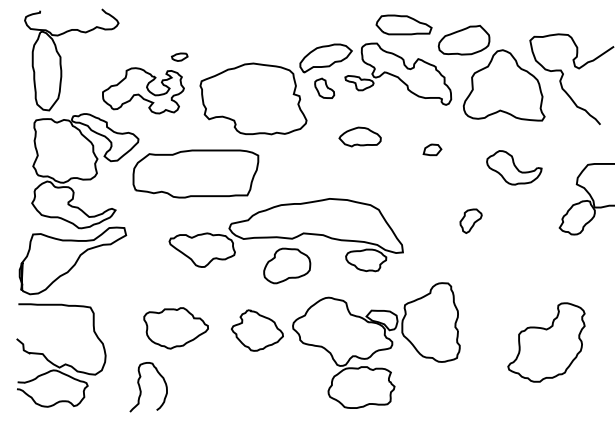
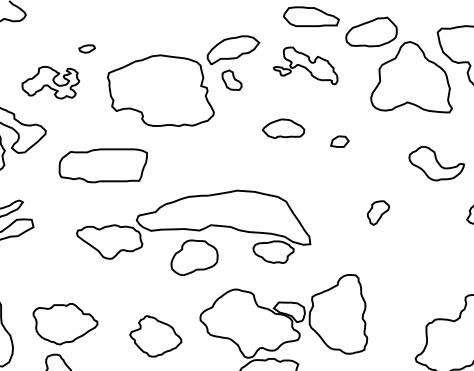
part: (398, 73) -> (305, 65), size x0.6
part: (143, 90) -> (50, 82), size x0.7
part: (359, 136) -> (282, 128), moved
part: (514, 167) -> (436, 163), moved
part: (195, 173) -> (102, 165), size x0.7
part: (175, 328) -> (64, 324), moved
part: (256, 330) -> (154, 336), moved

